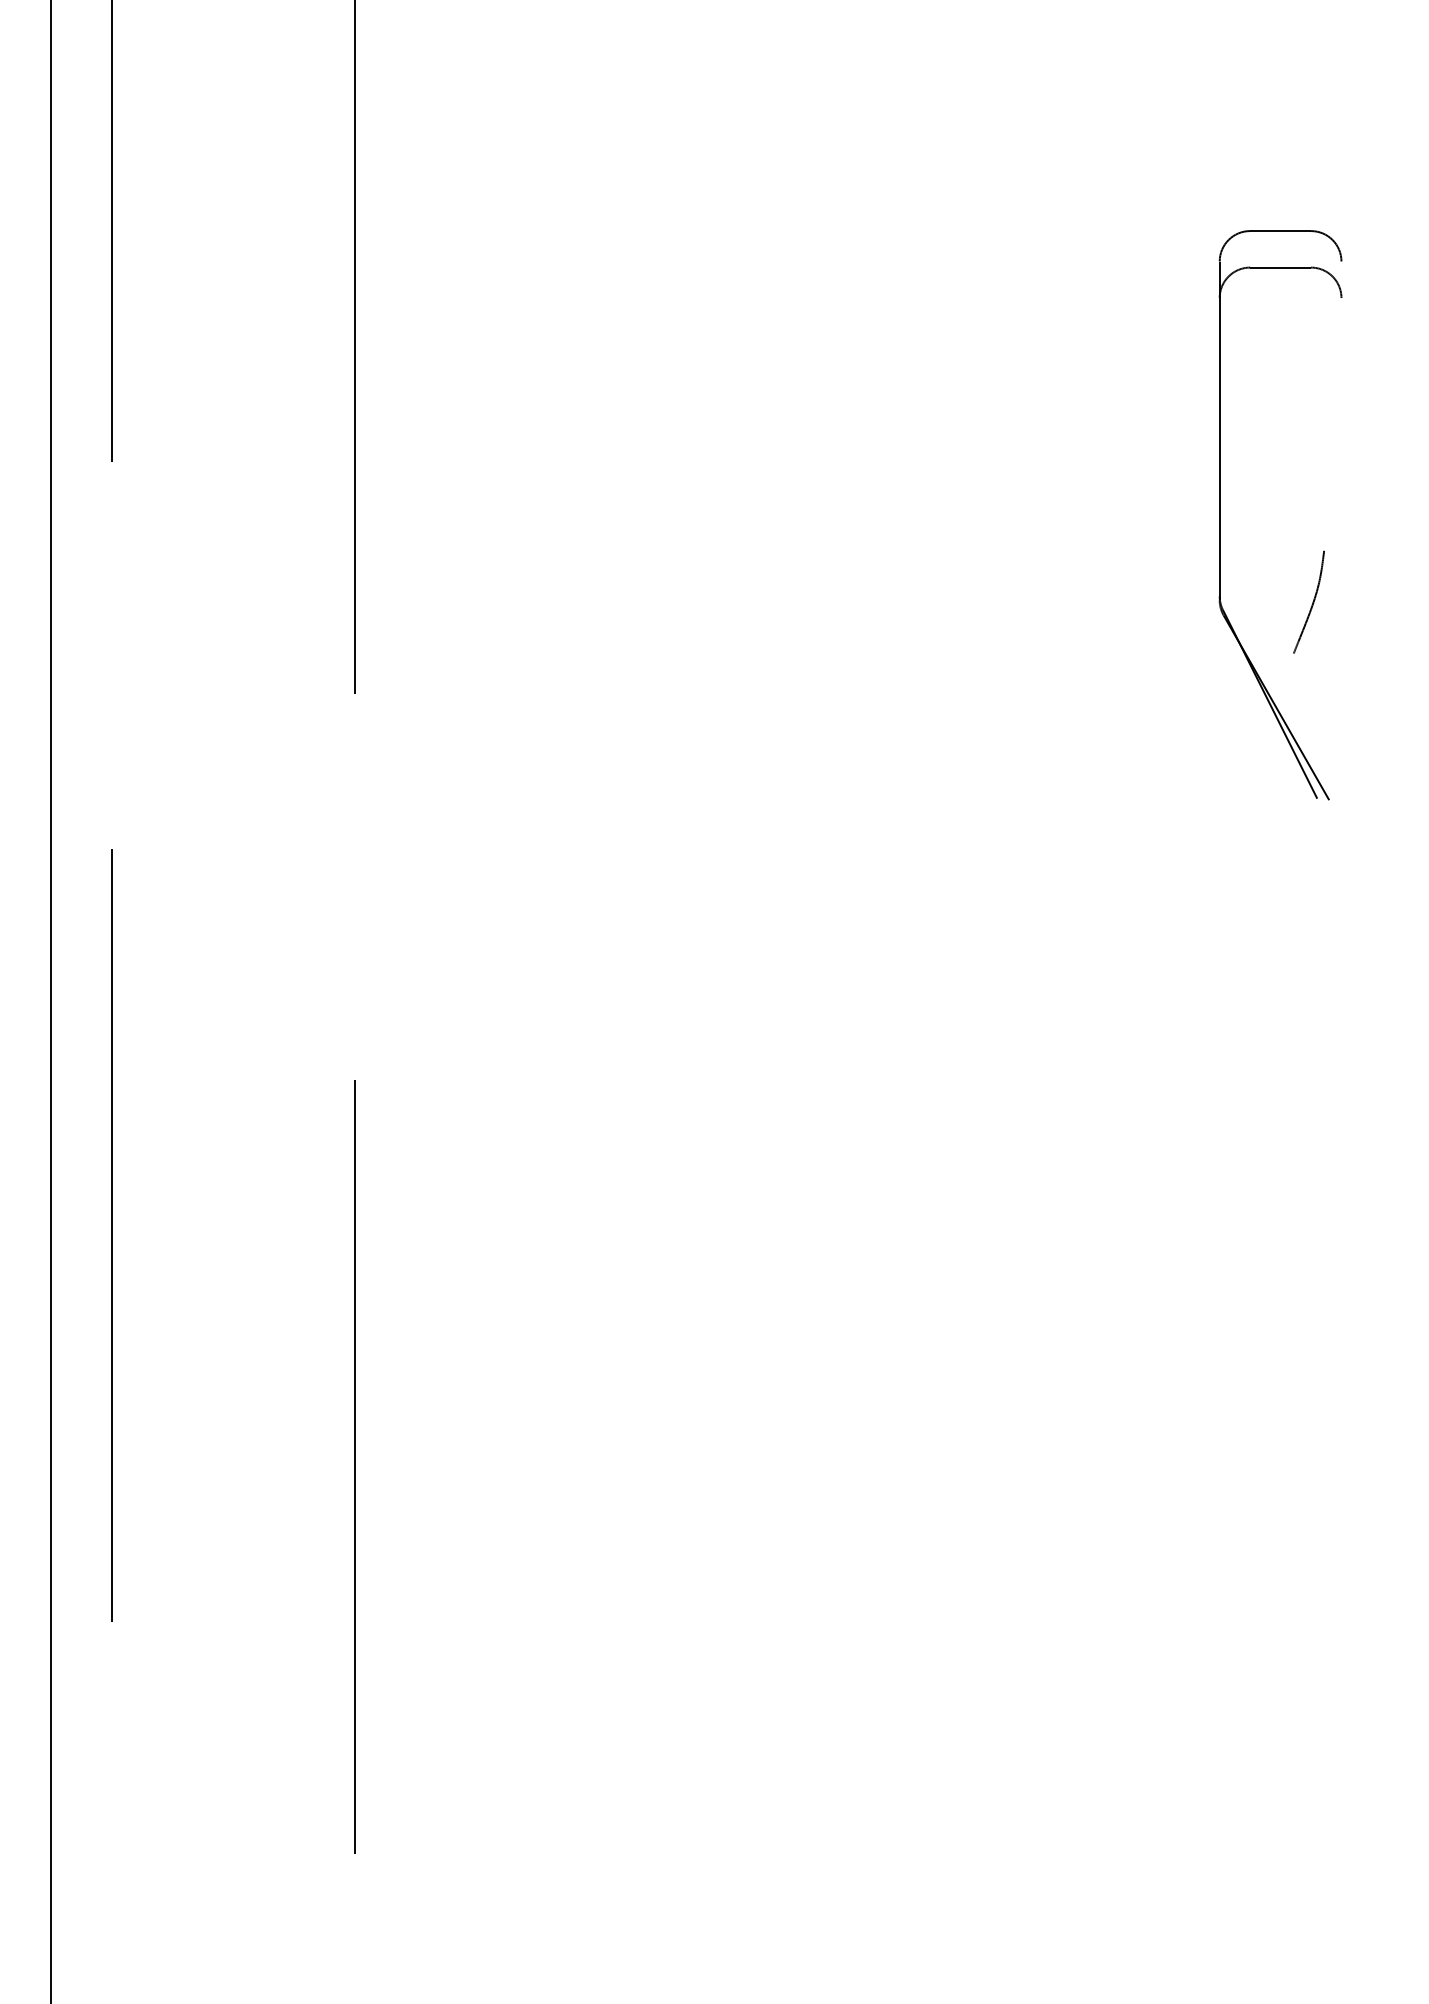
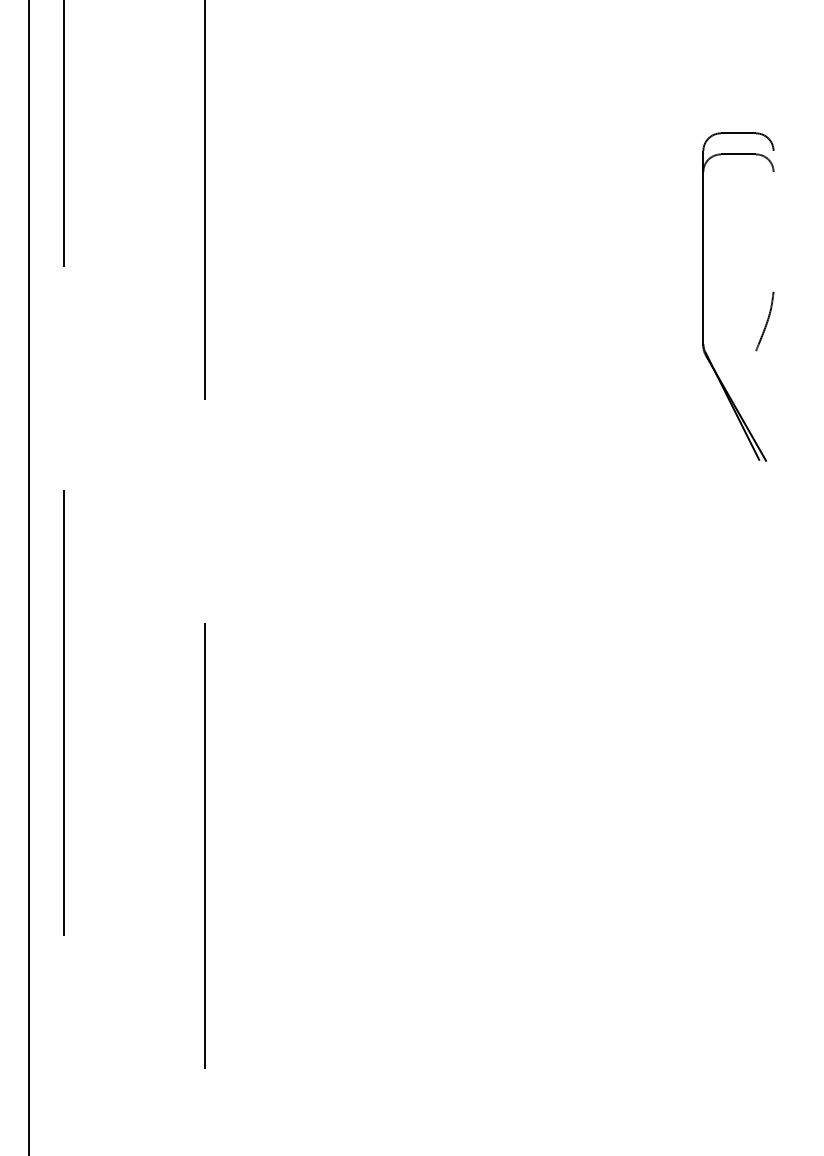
curve: (1311, 602) -> (766, 321), moved

